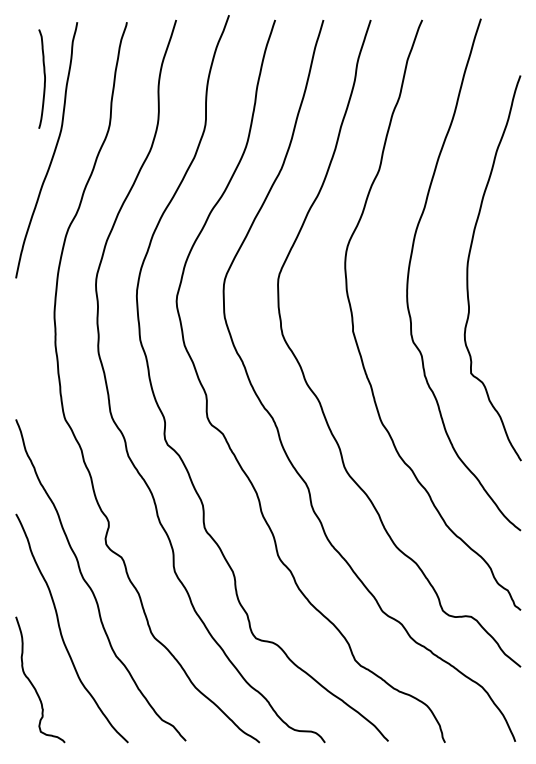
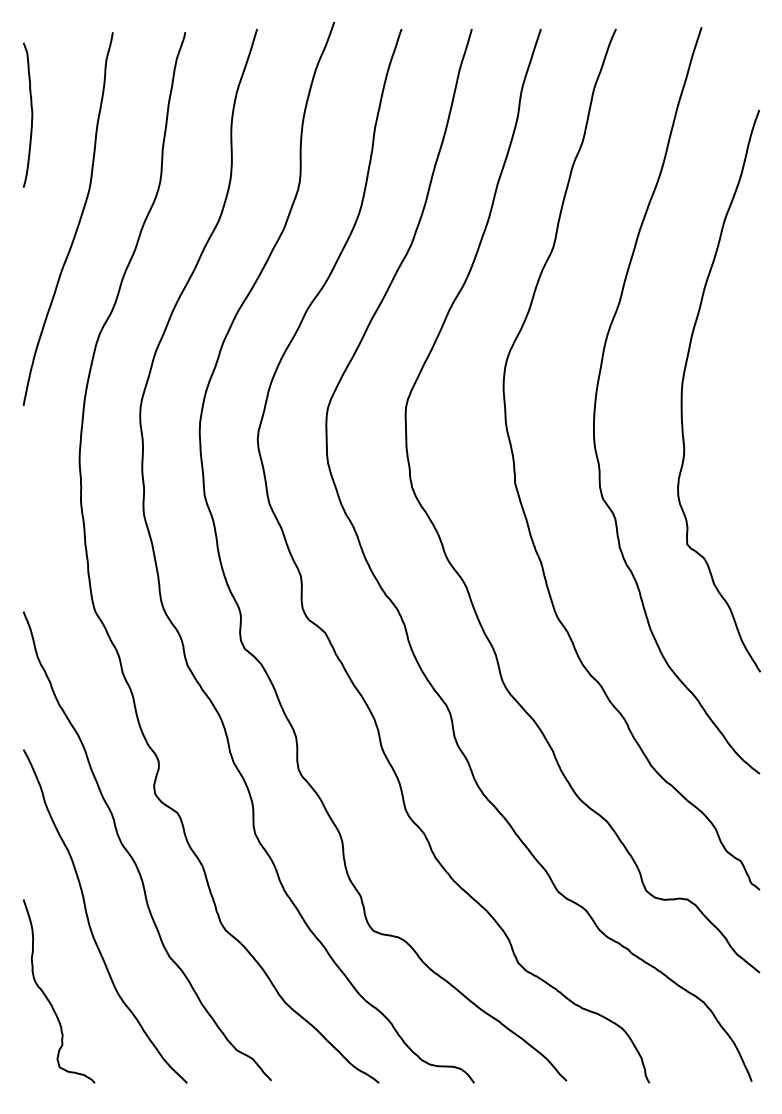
curve: (44, 78) -> (31, 114), moved

